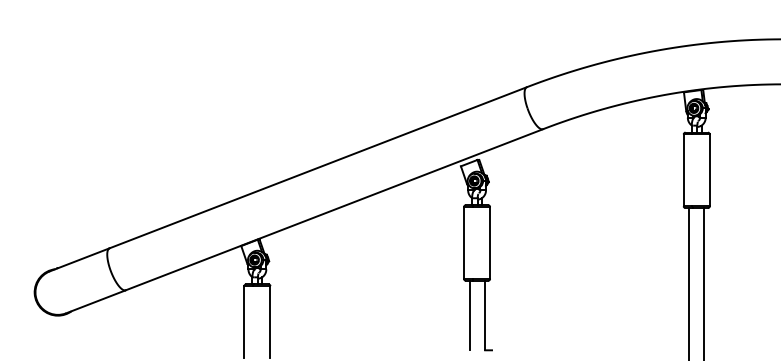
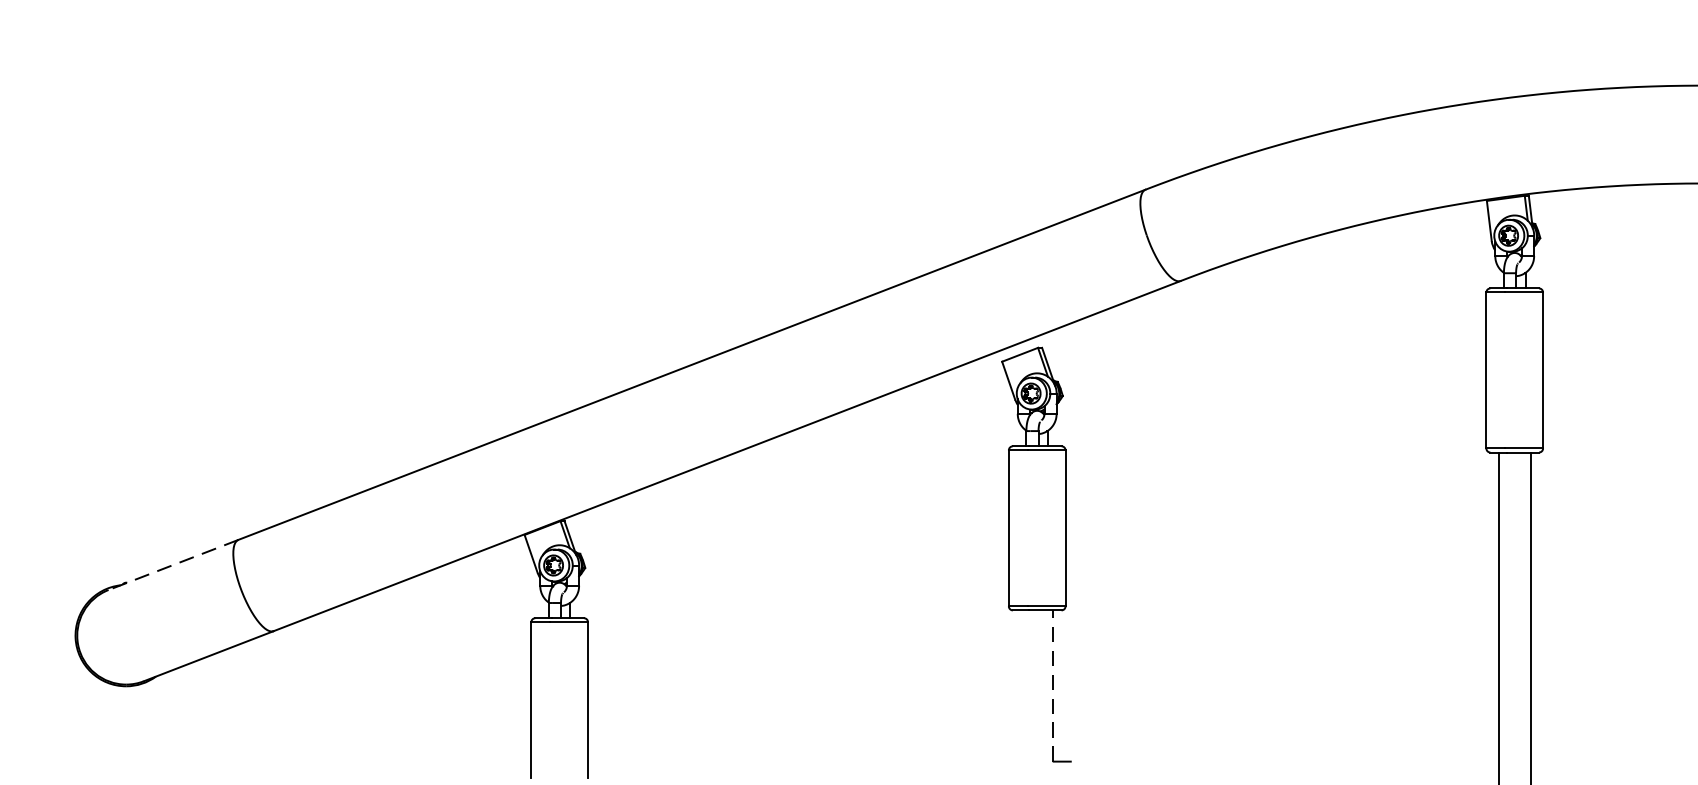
line: (79, 260) -> (172, 566), solid -> dashed
line: (469, 315) -> (1020, 685), removed
line: (484, 315) -> (1053, 685), solid -> dashed

